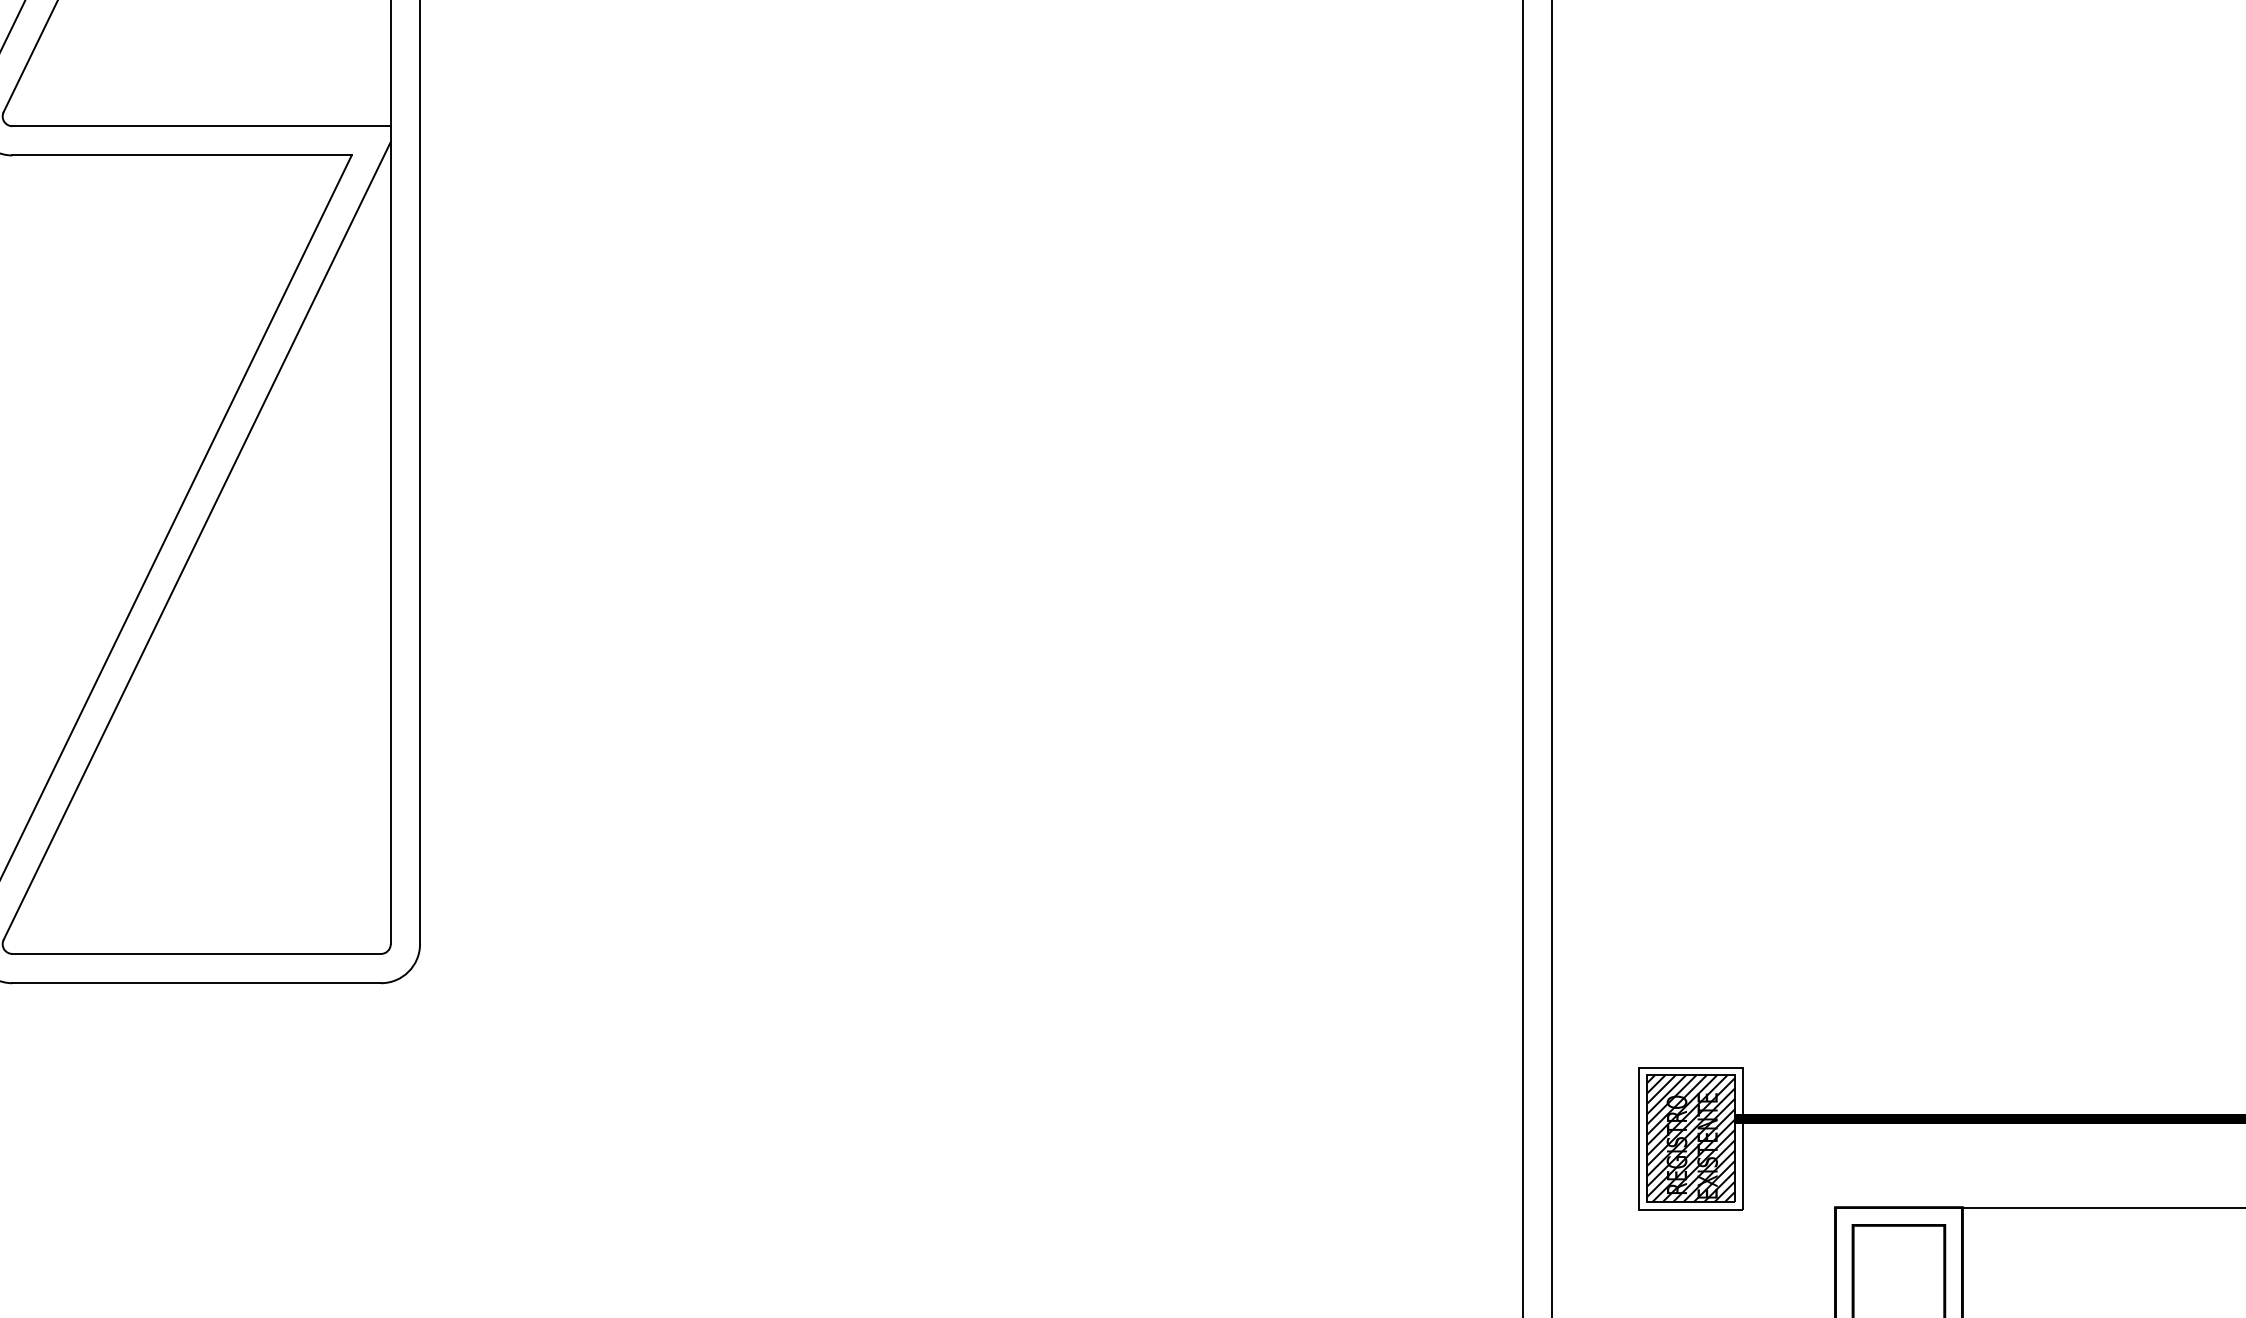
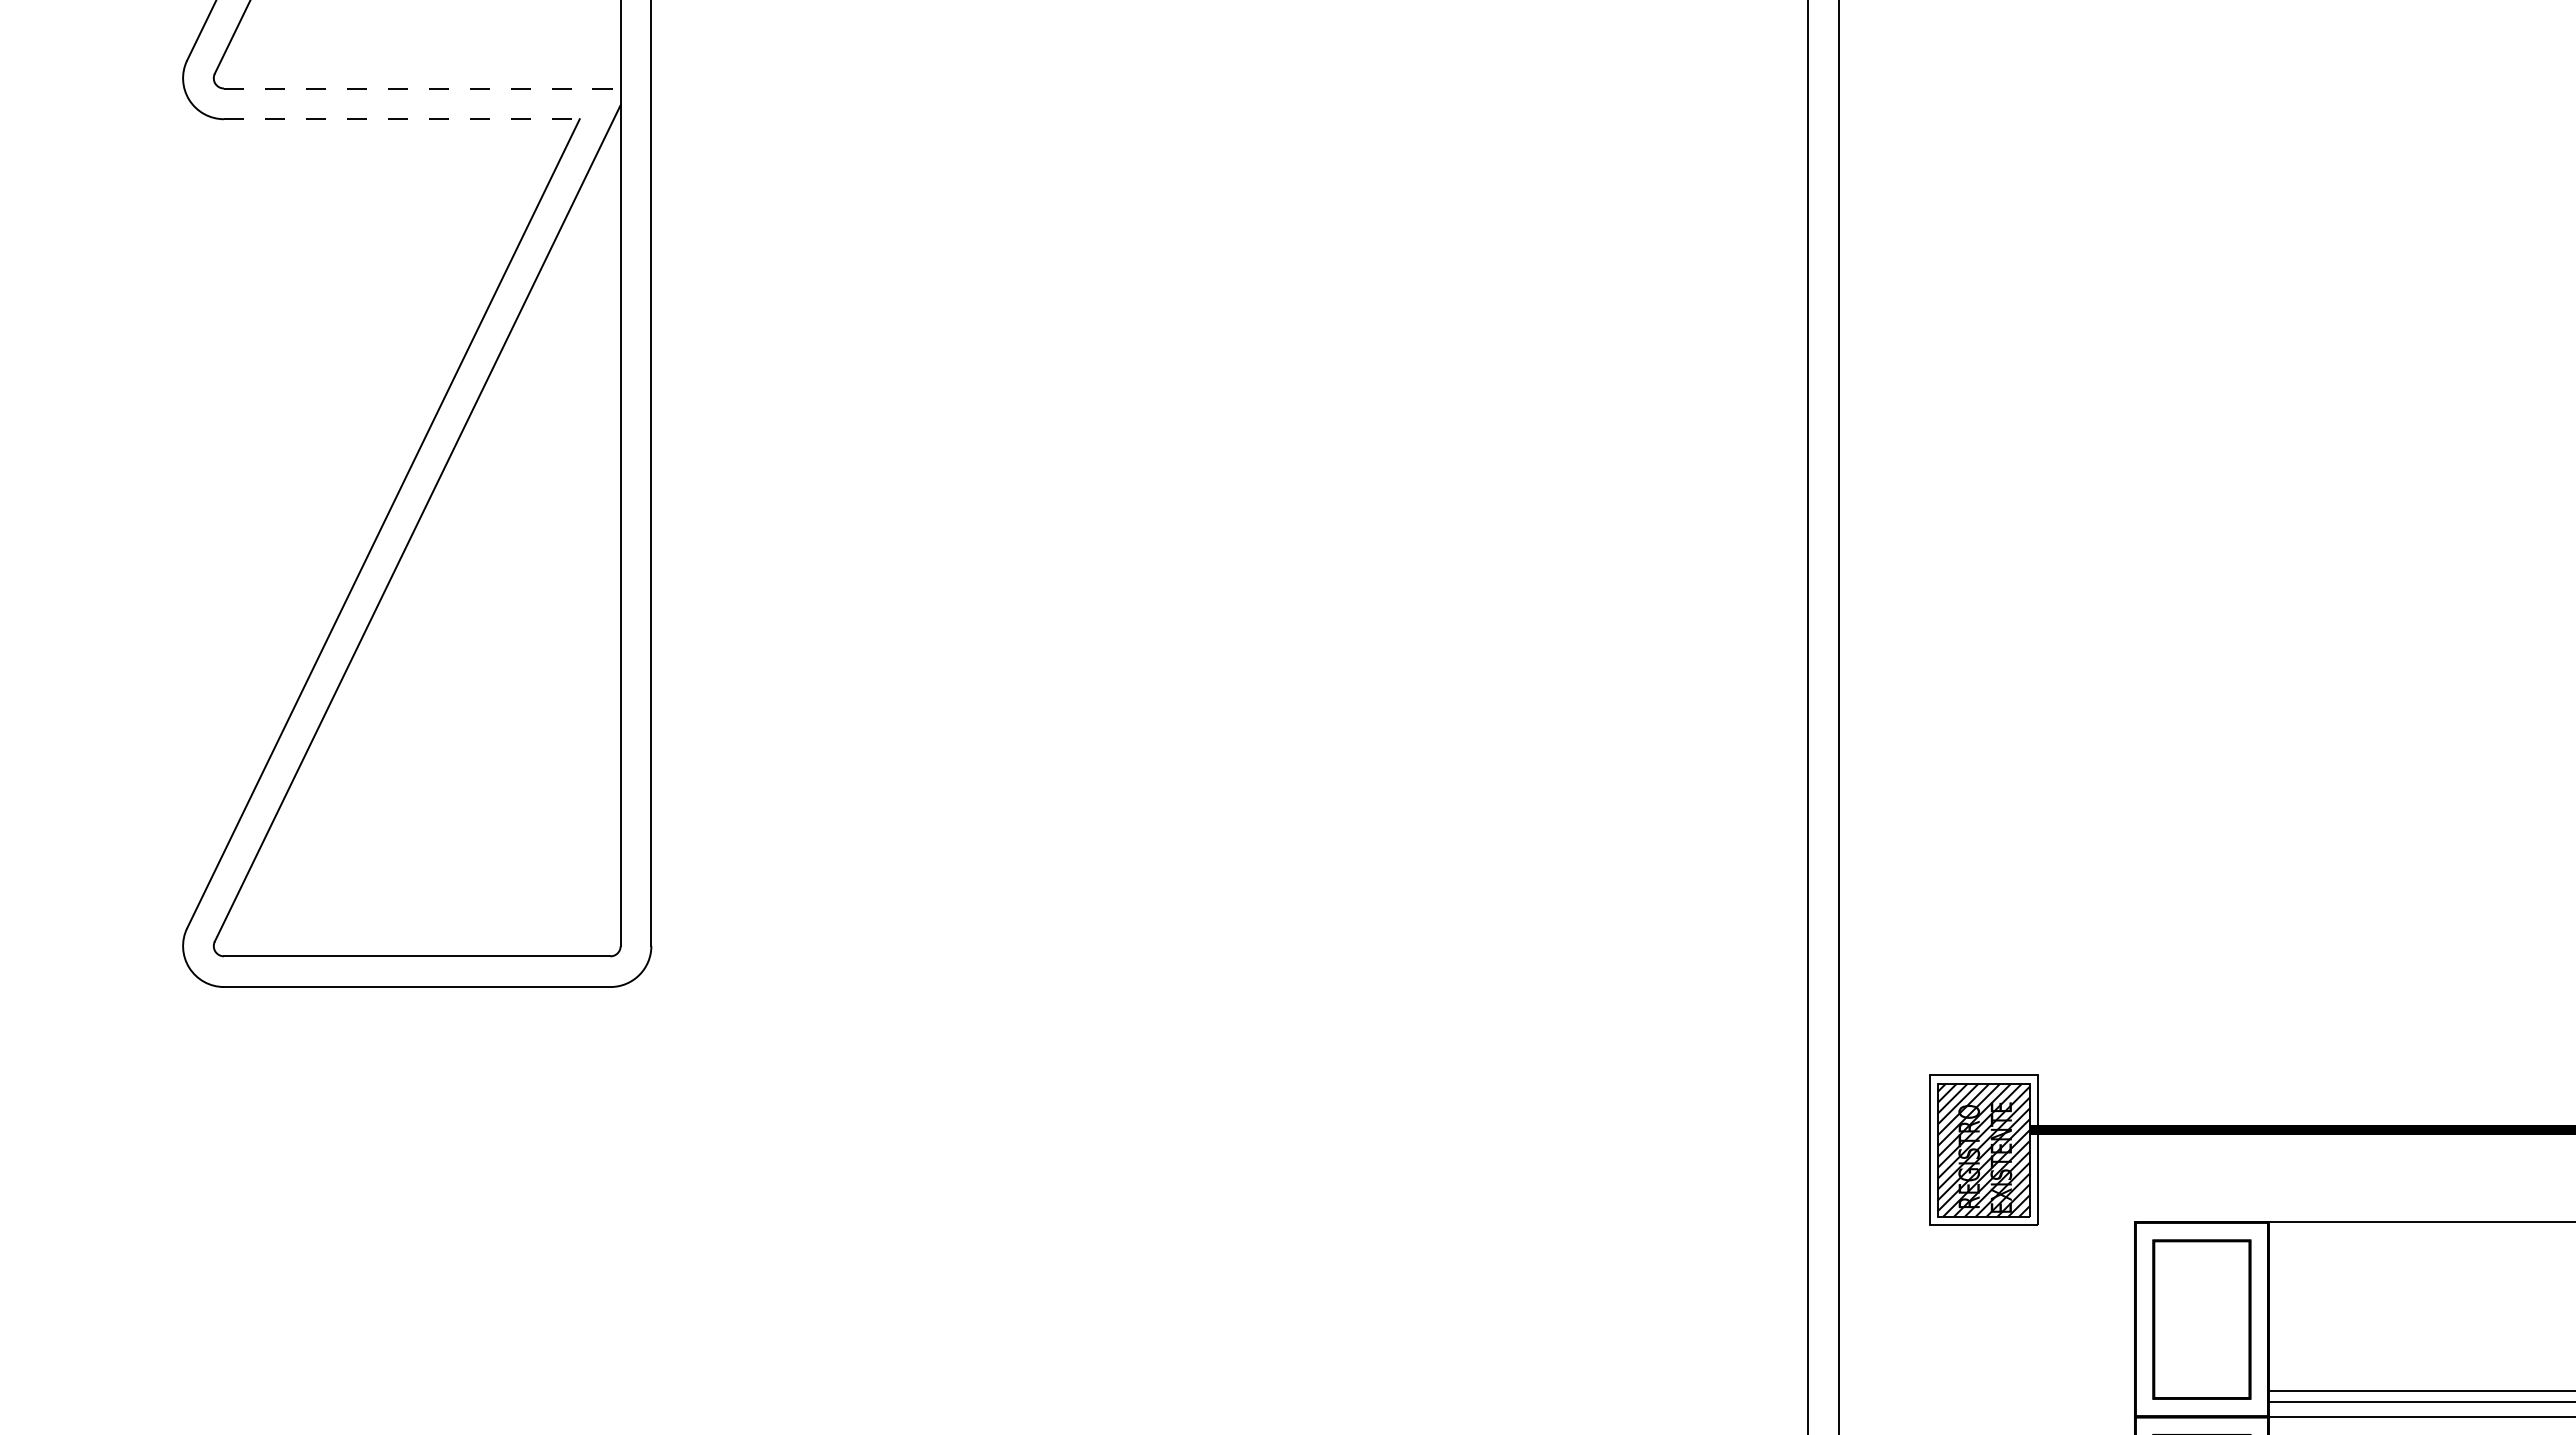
line: (201, 126) -> (422, 88), solid -> dashed
line: (181, 155) -> (401, 119), solid -> dashed

